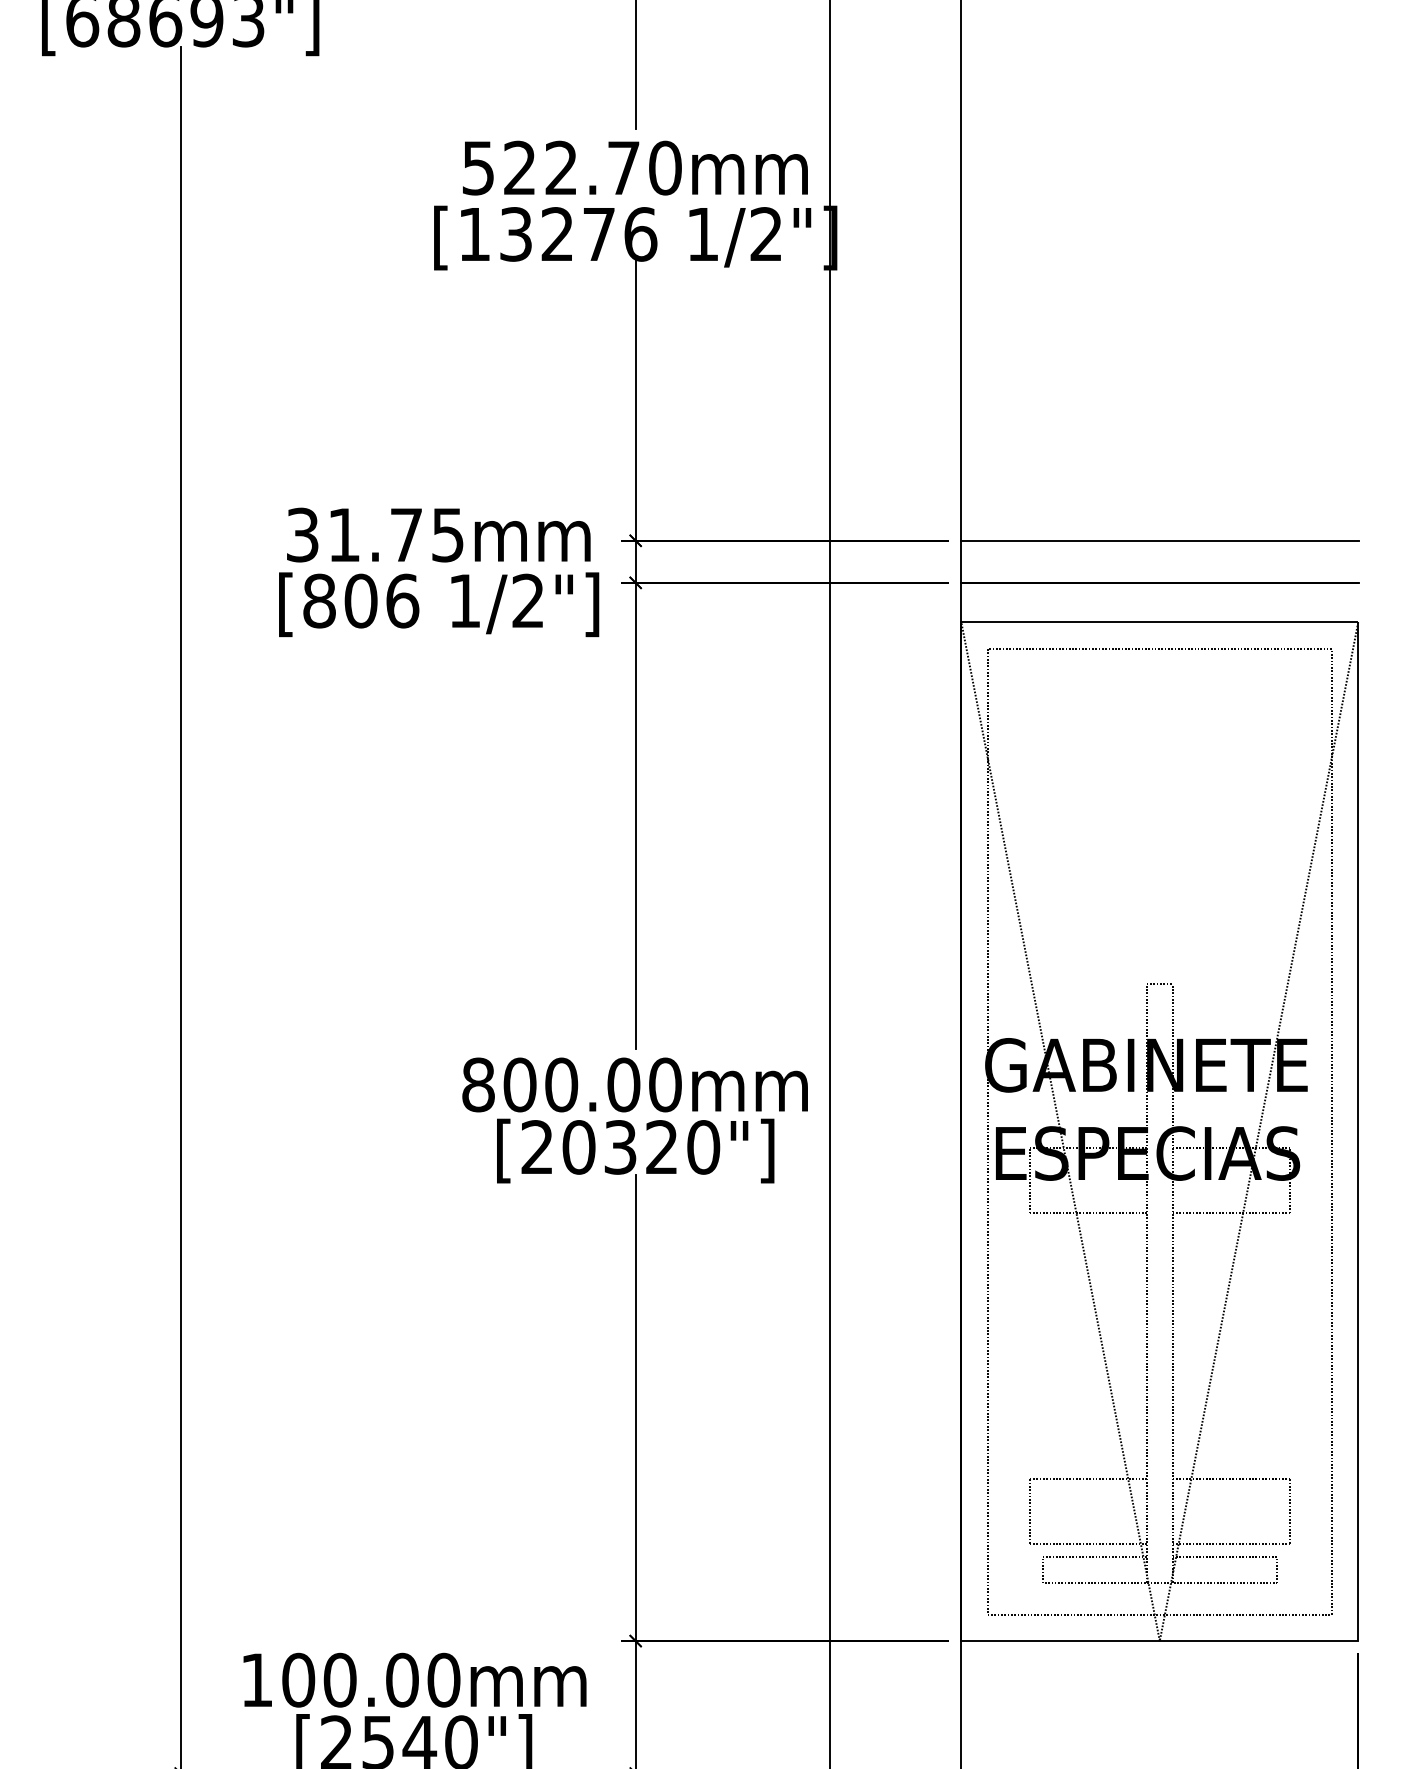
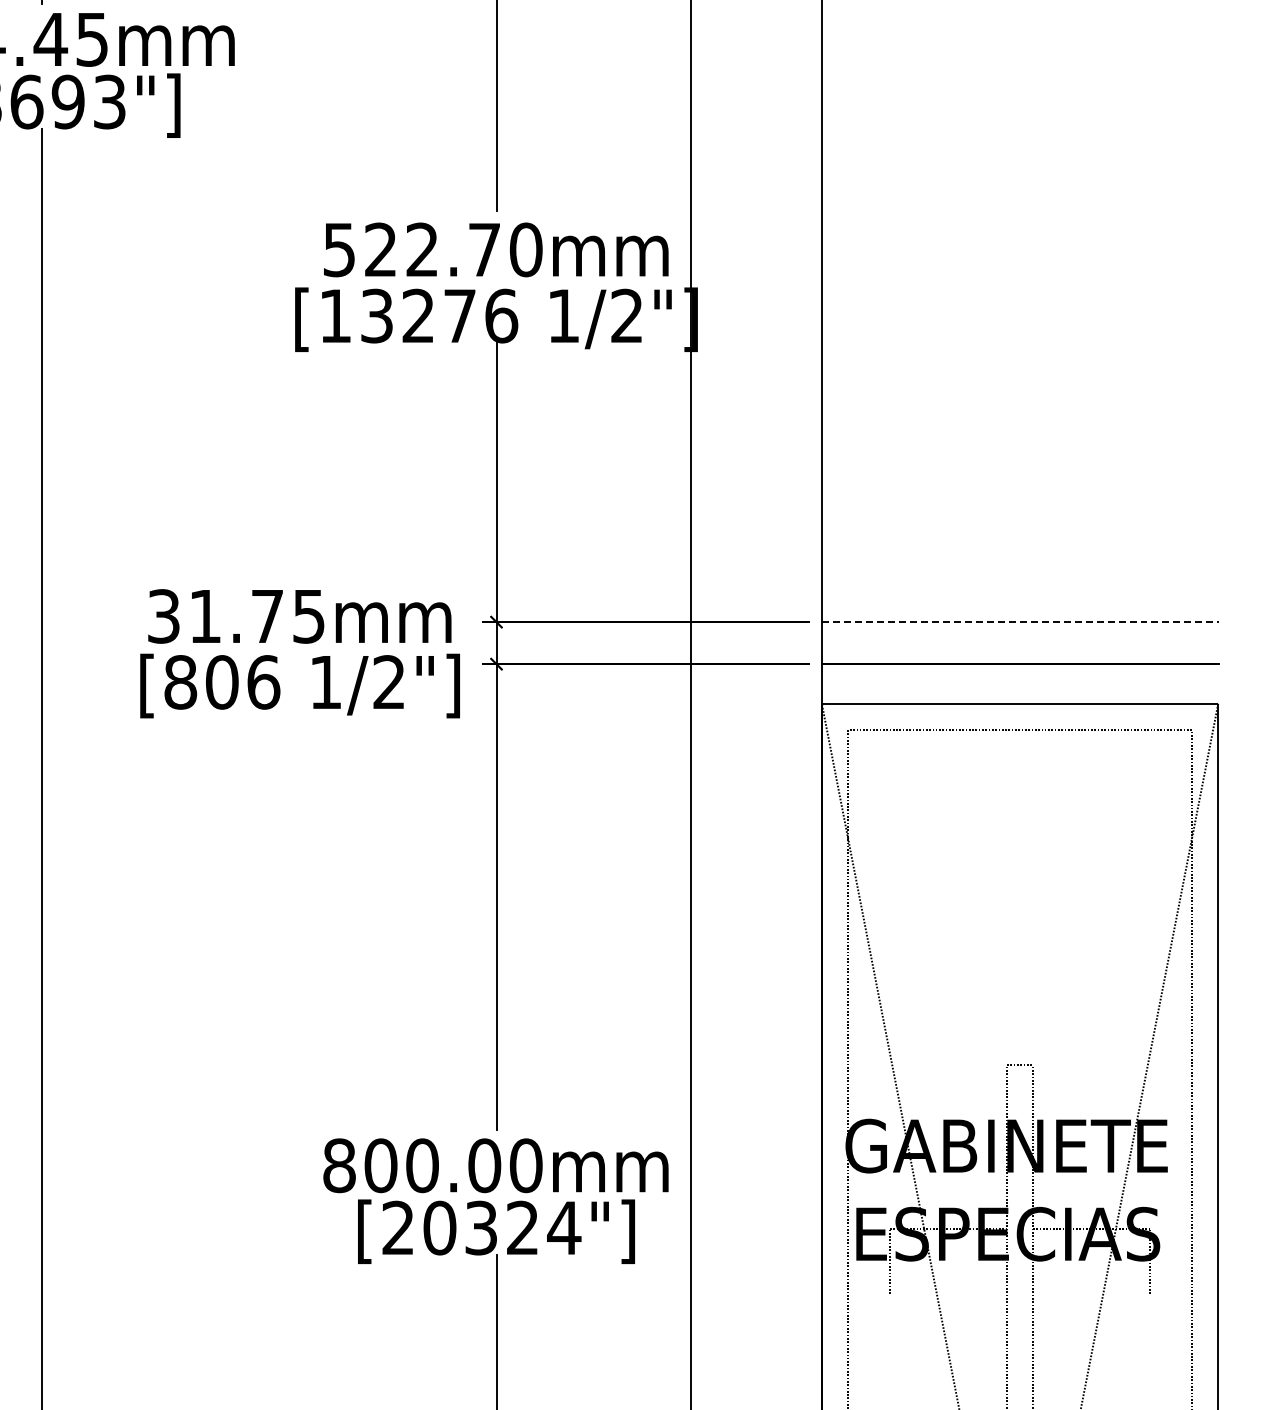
line: (1160, 540) -> (1020, 621), solid -> dashed
text: (703, 1147) -> (564, 1228), [20320"] -> [20324"]
line: (1087, 1213) -> (947, 1294), removed
line: (1230, 1213) -> (1090, 1294), removed

